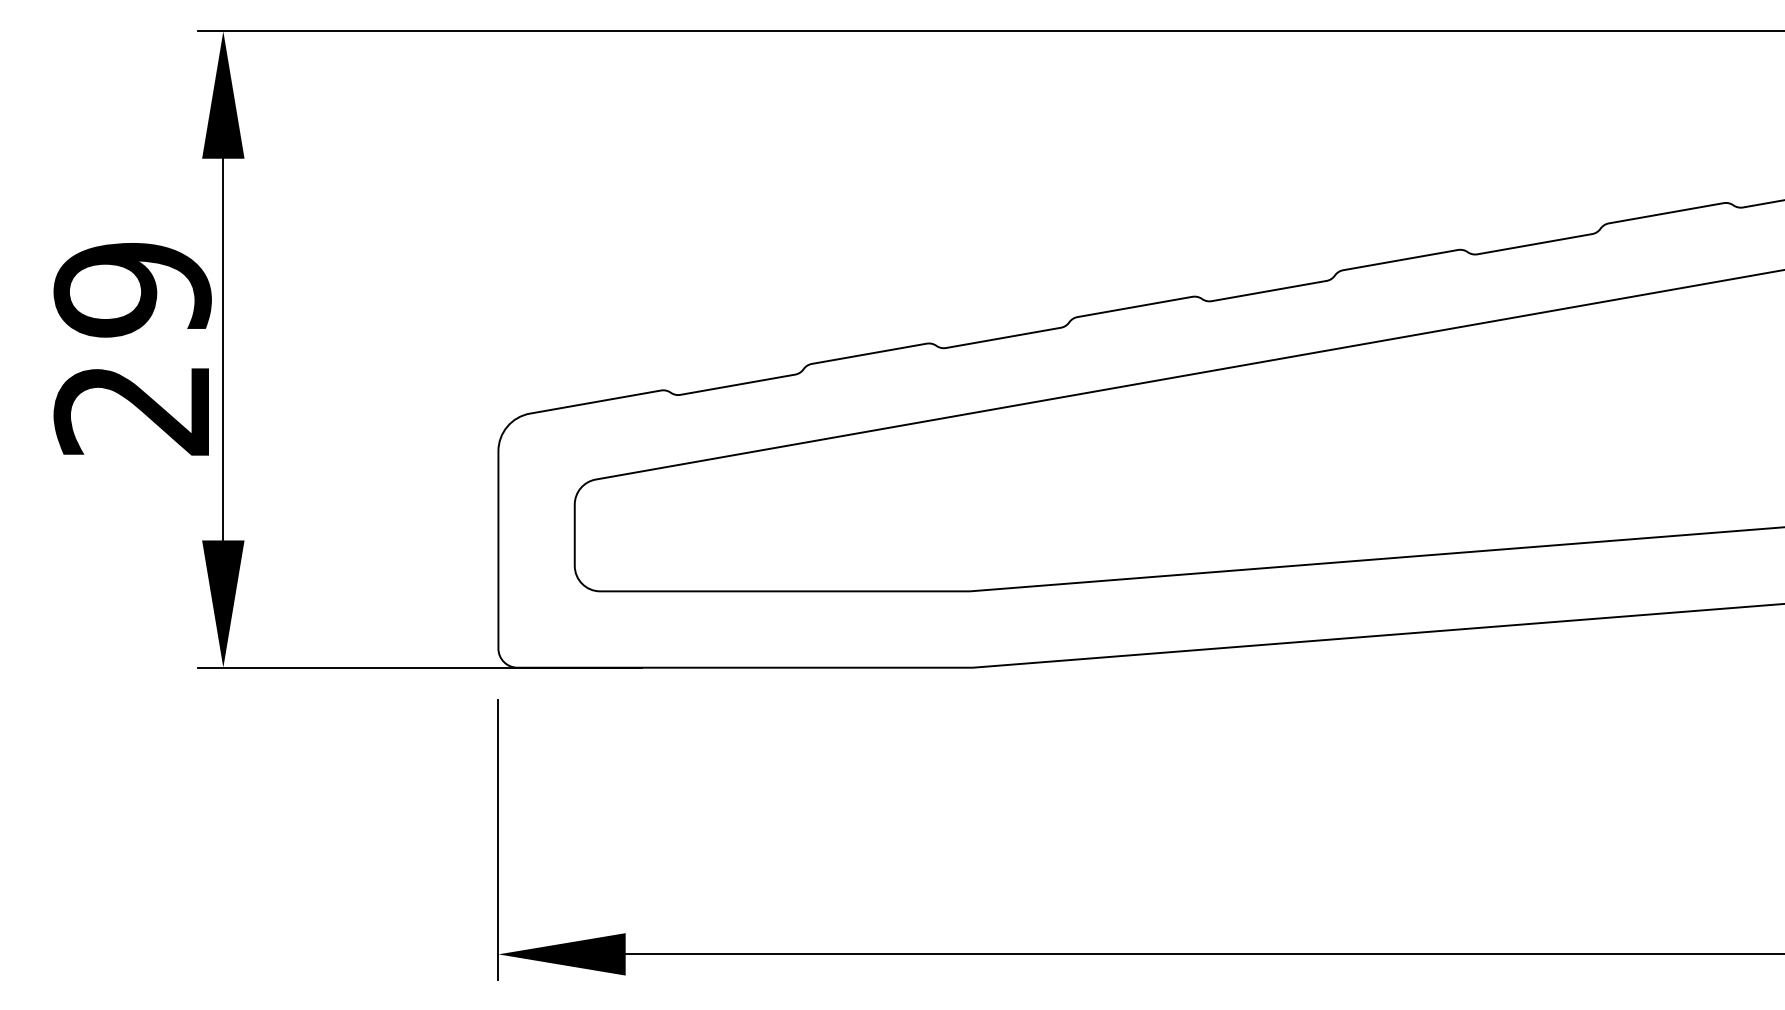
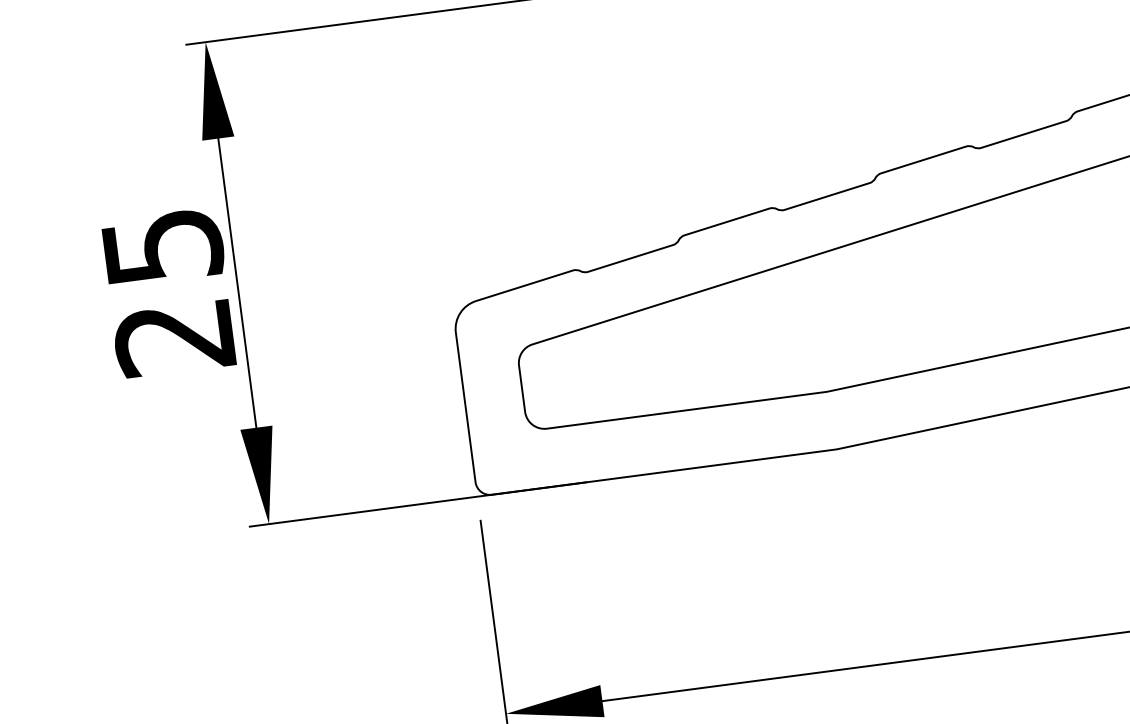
text: (132, 290) -> (162, 247), 29 -> 25

